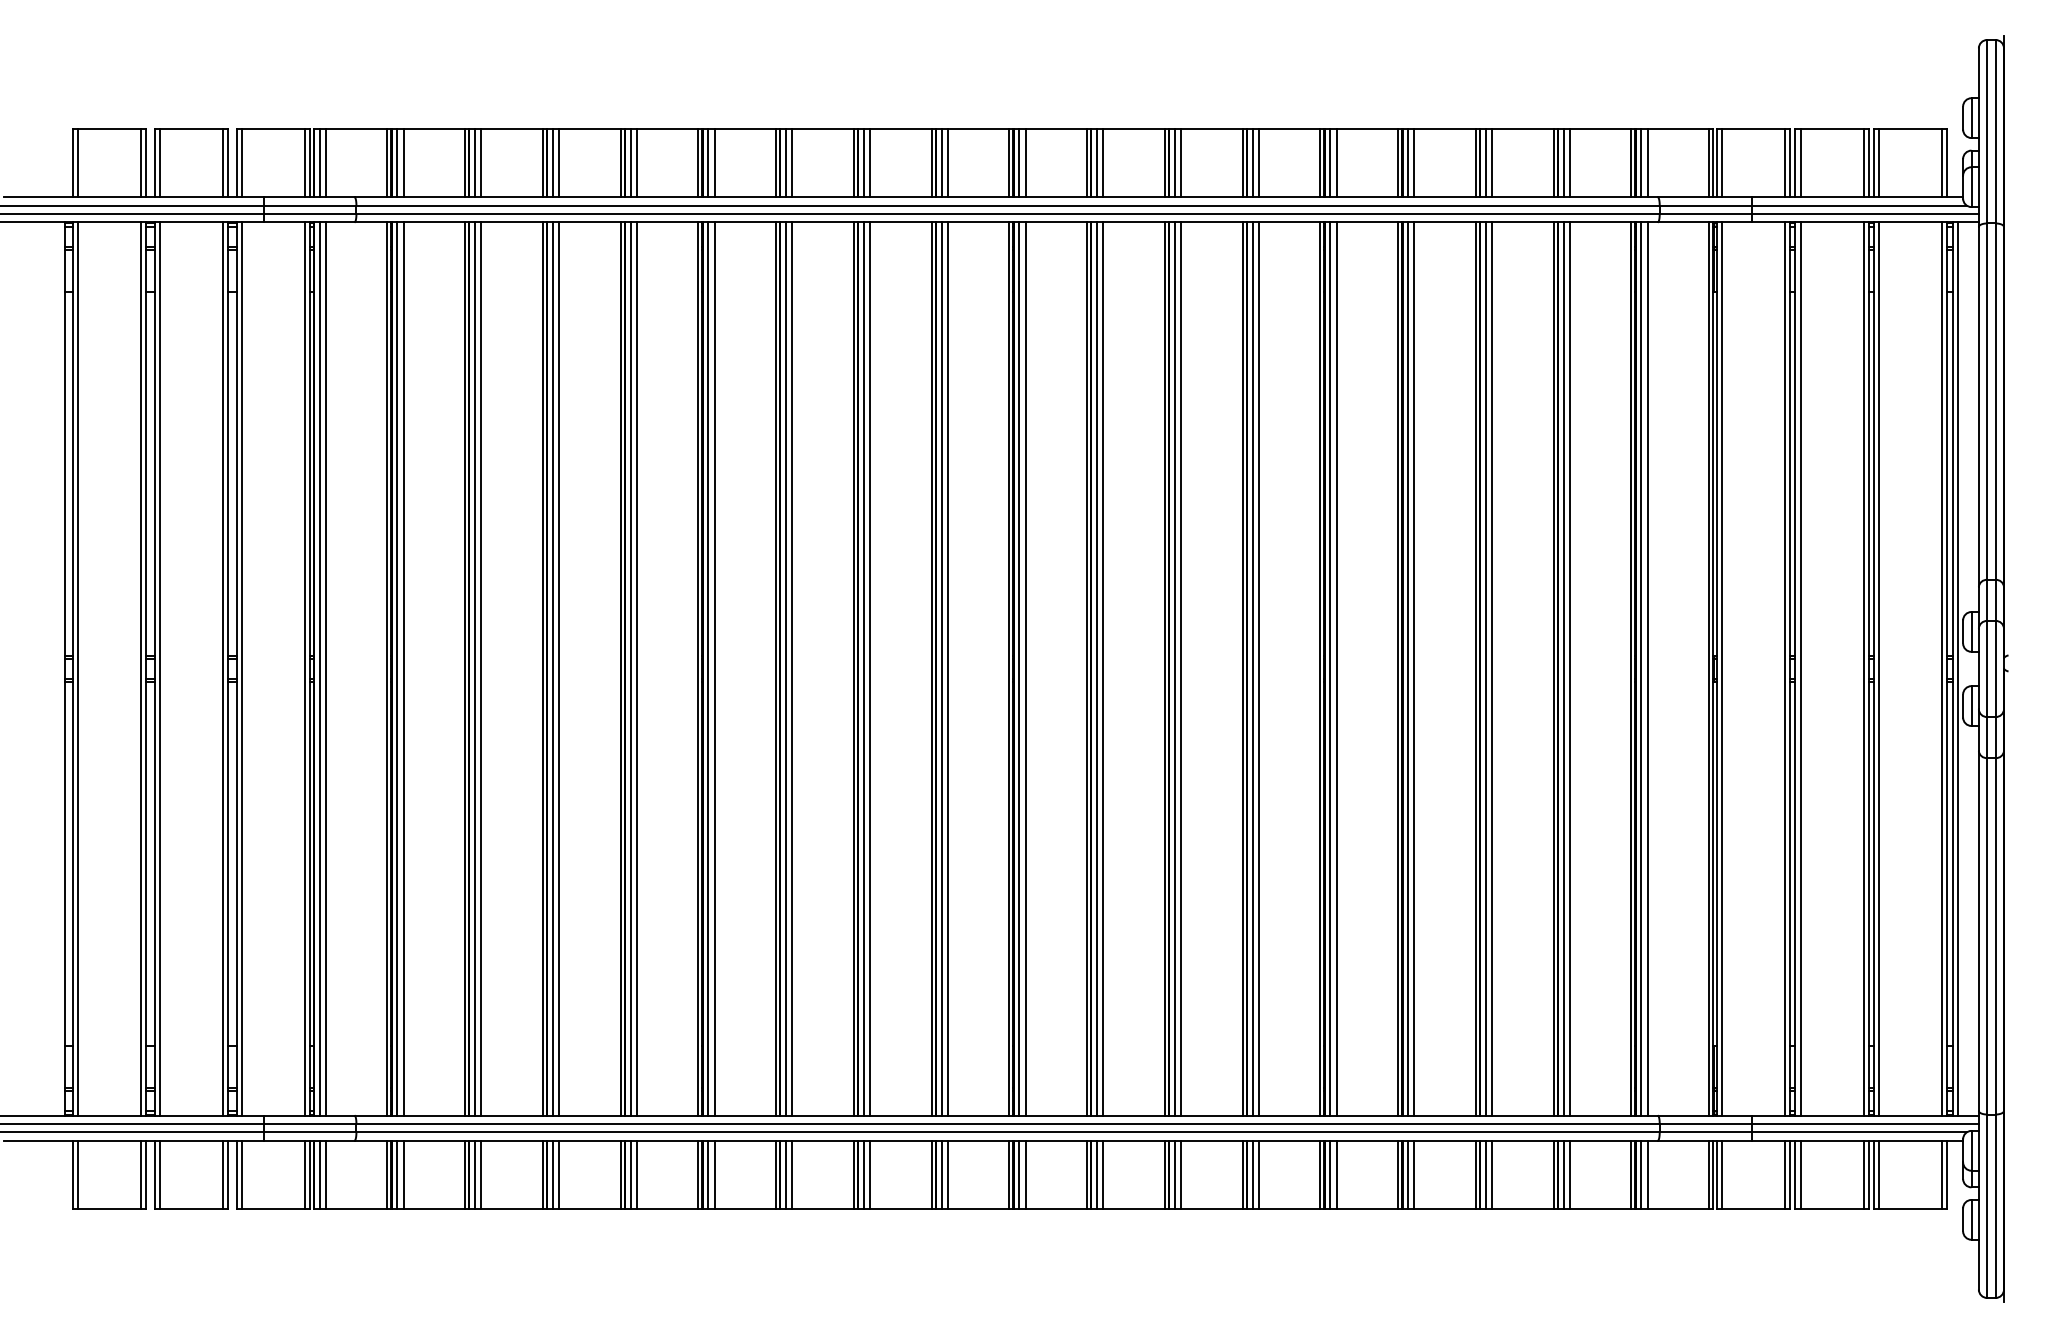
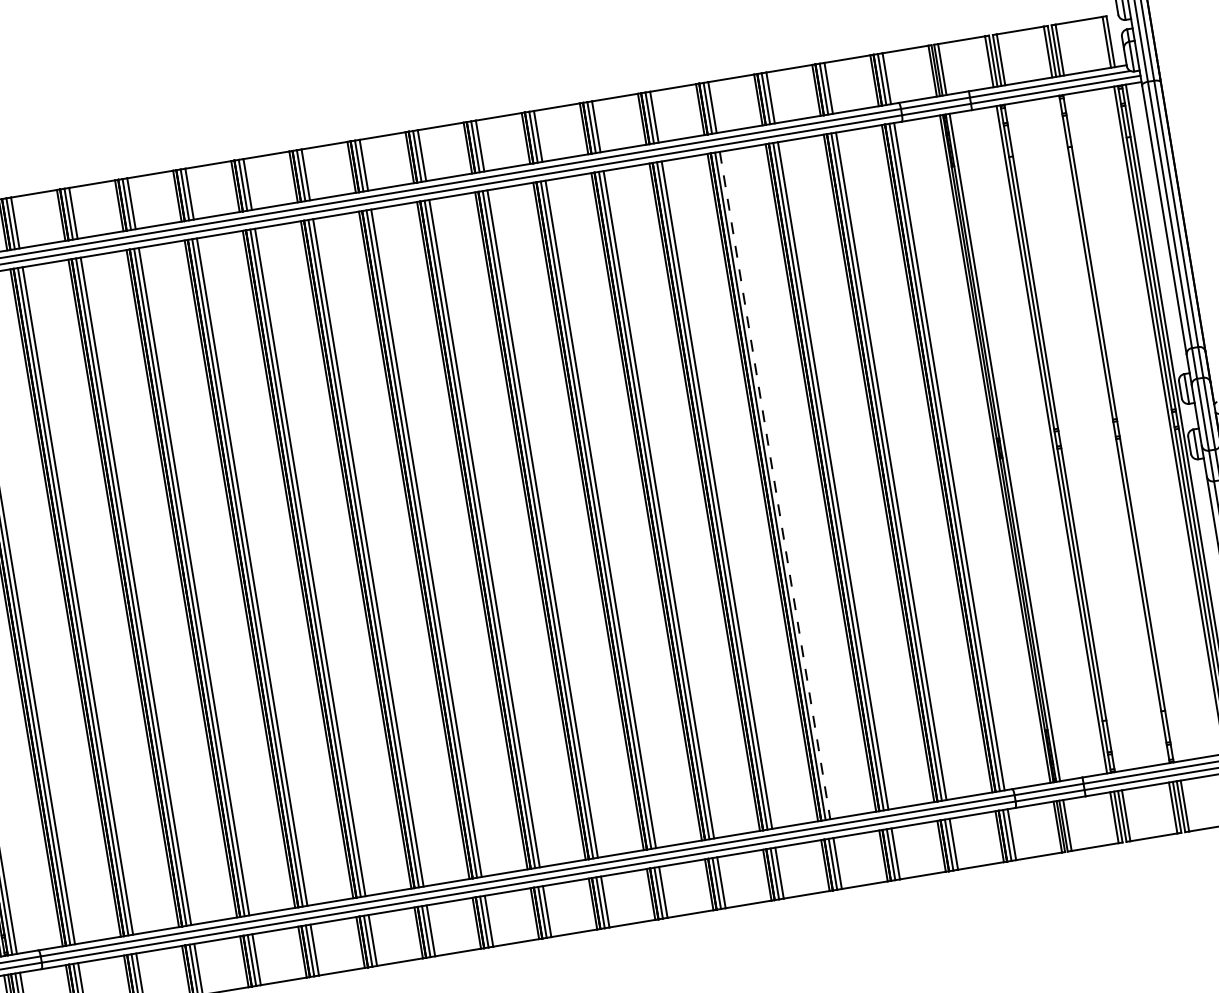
line: (1414, 668) -> (775, 485), solid -> dashed
line: (1800, 668) -> (1063, 437), removed
line: (1863, 668) -> (1110, 429), removed
line: (1879, 668) -> (1122, 427), removed

